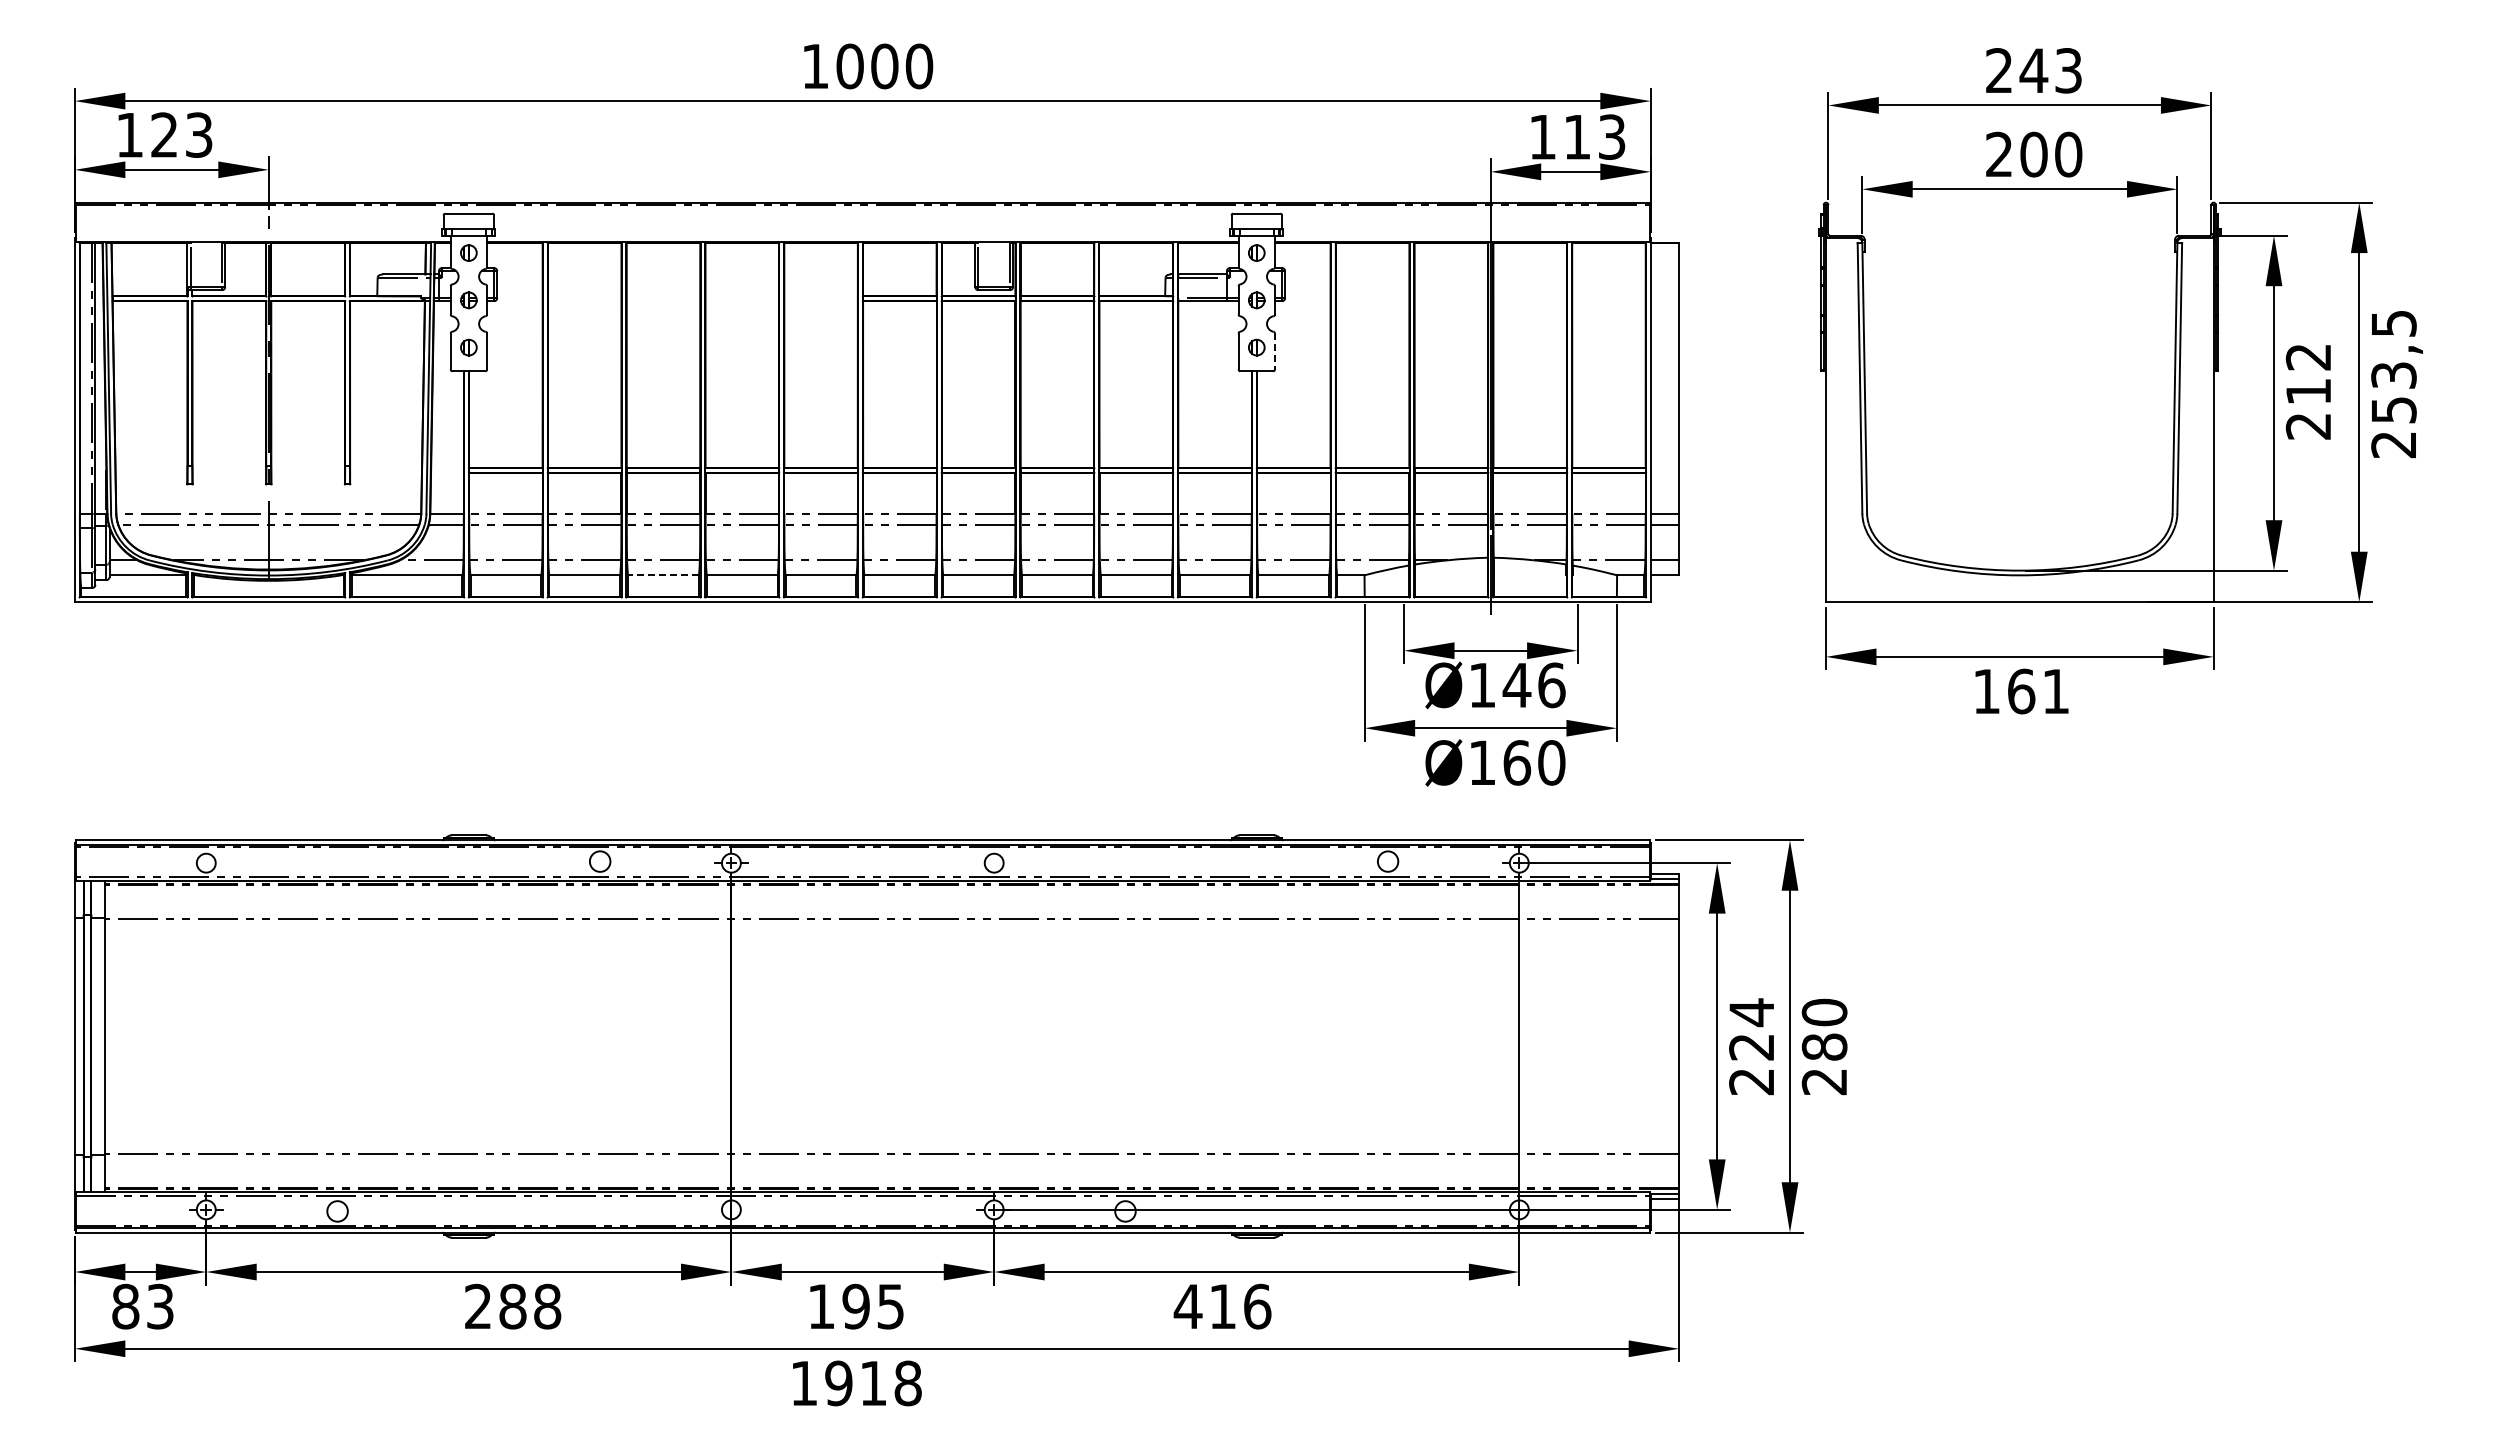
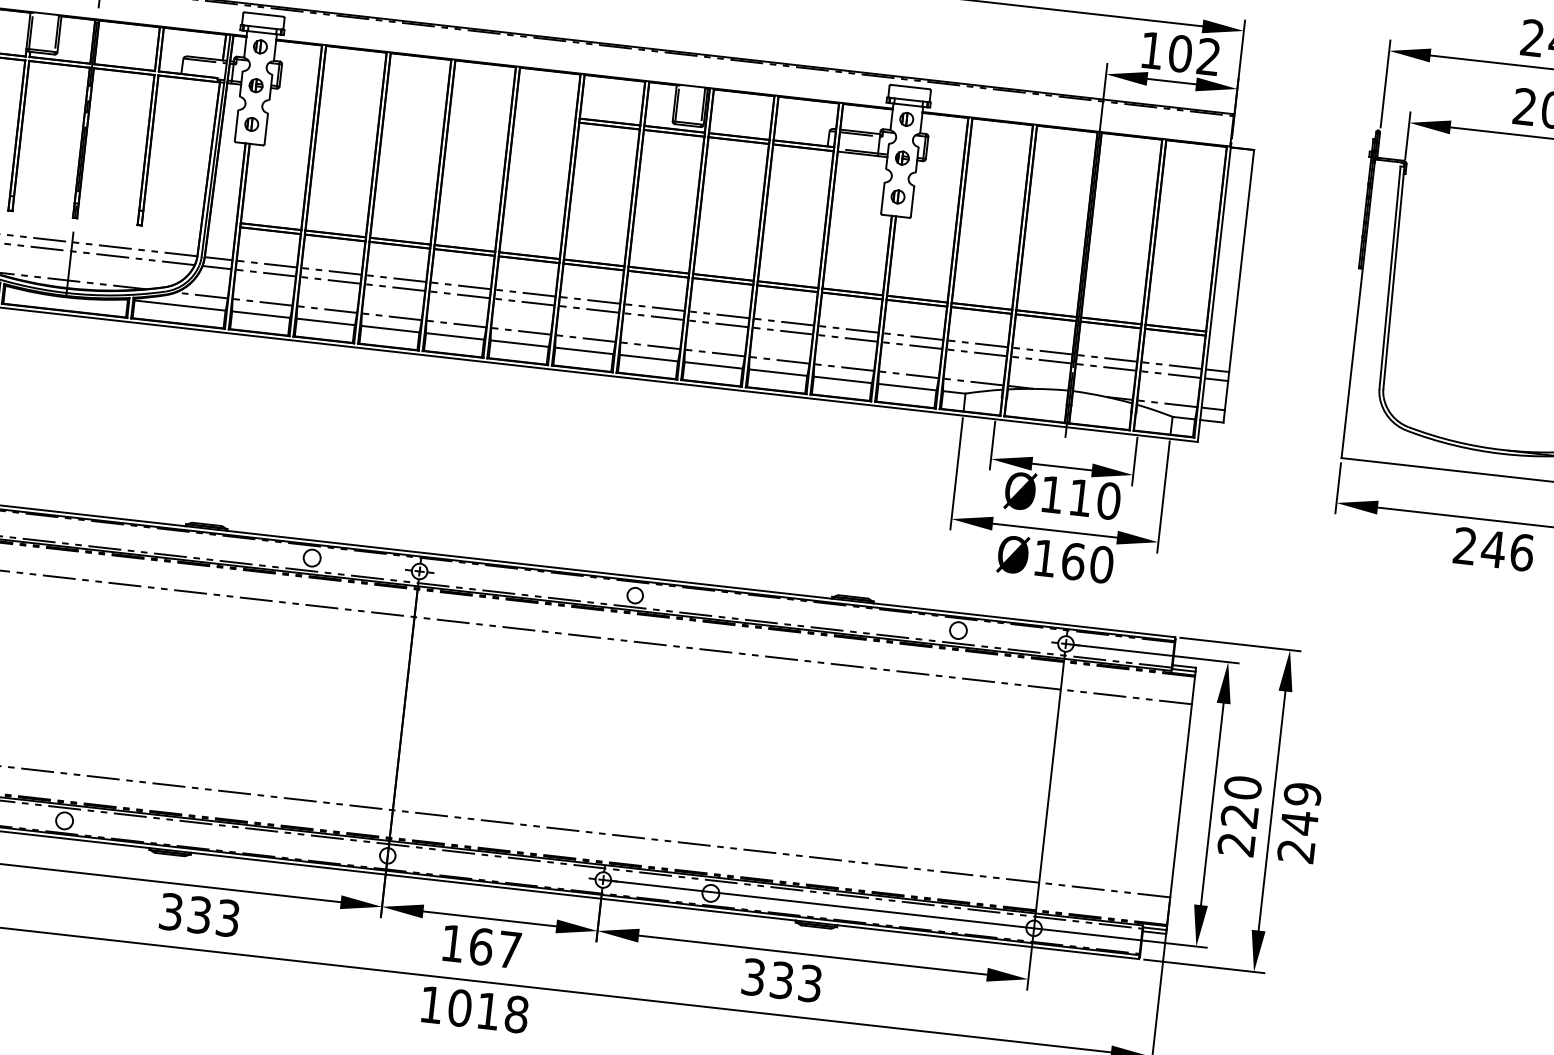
text: (1594, 136) -> (1194, 54), 113 -> 102
line: (1274, 352) -> (912, 202), dashed -> solid
line: (662, 575) -> (389, 329), dashed -> solid
text: (1533, 685) -> (1093, 499), Ø146 -> Ø110
text: (2021, 691) -> (1493, 549), 161 -> 246
text: (1751, 1012) -> (1242, 787), 224 -> 220
text: (1824, 1029) -> (1300, 808), 280 -> 249
text: (513, 1306) -> (200, 915), 288 -> 333
text: (872, 1306) -> (494, 948), 195 -> 167
text: (1222, 1306) -> (781, 980), 416 -> 333
text: (838, 1383) -> (459, 1008), 1918 -> 1018

